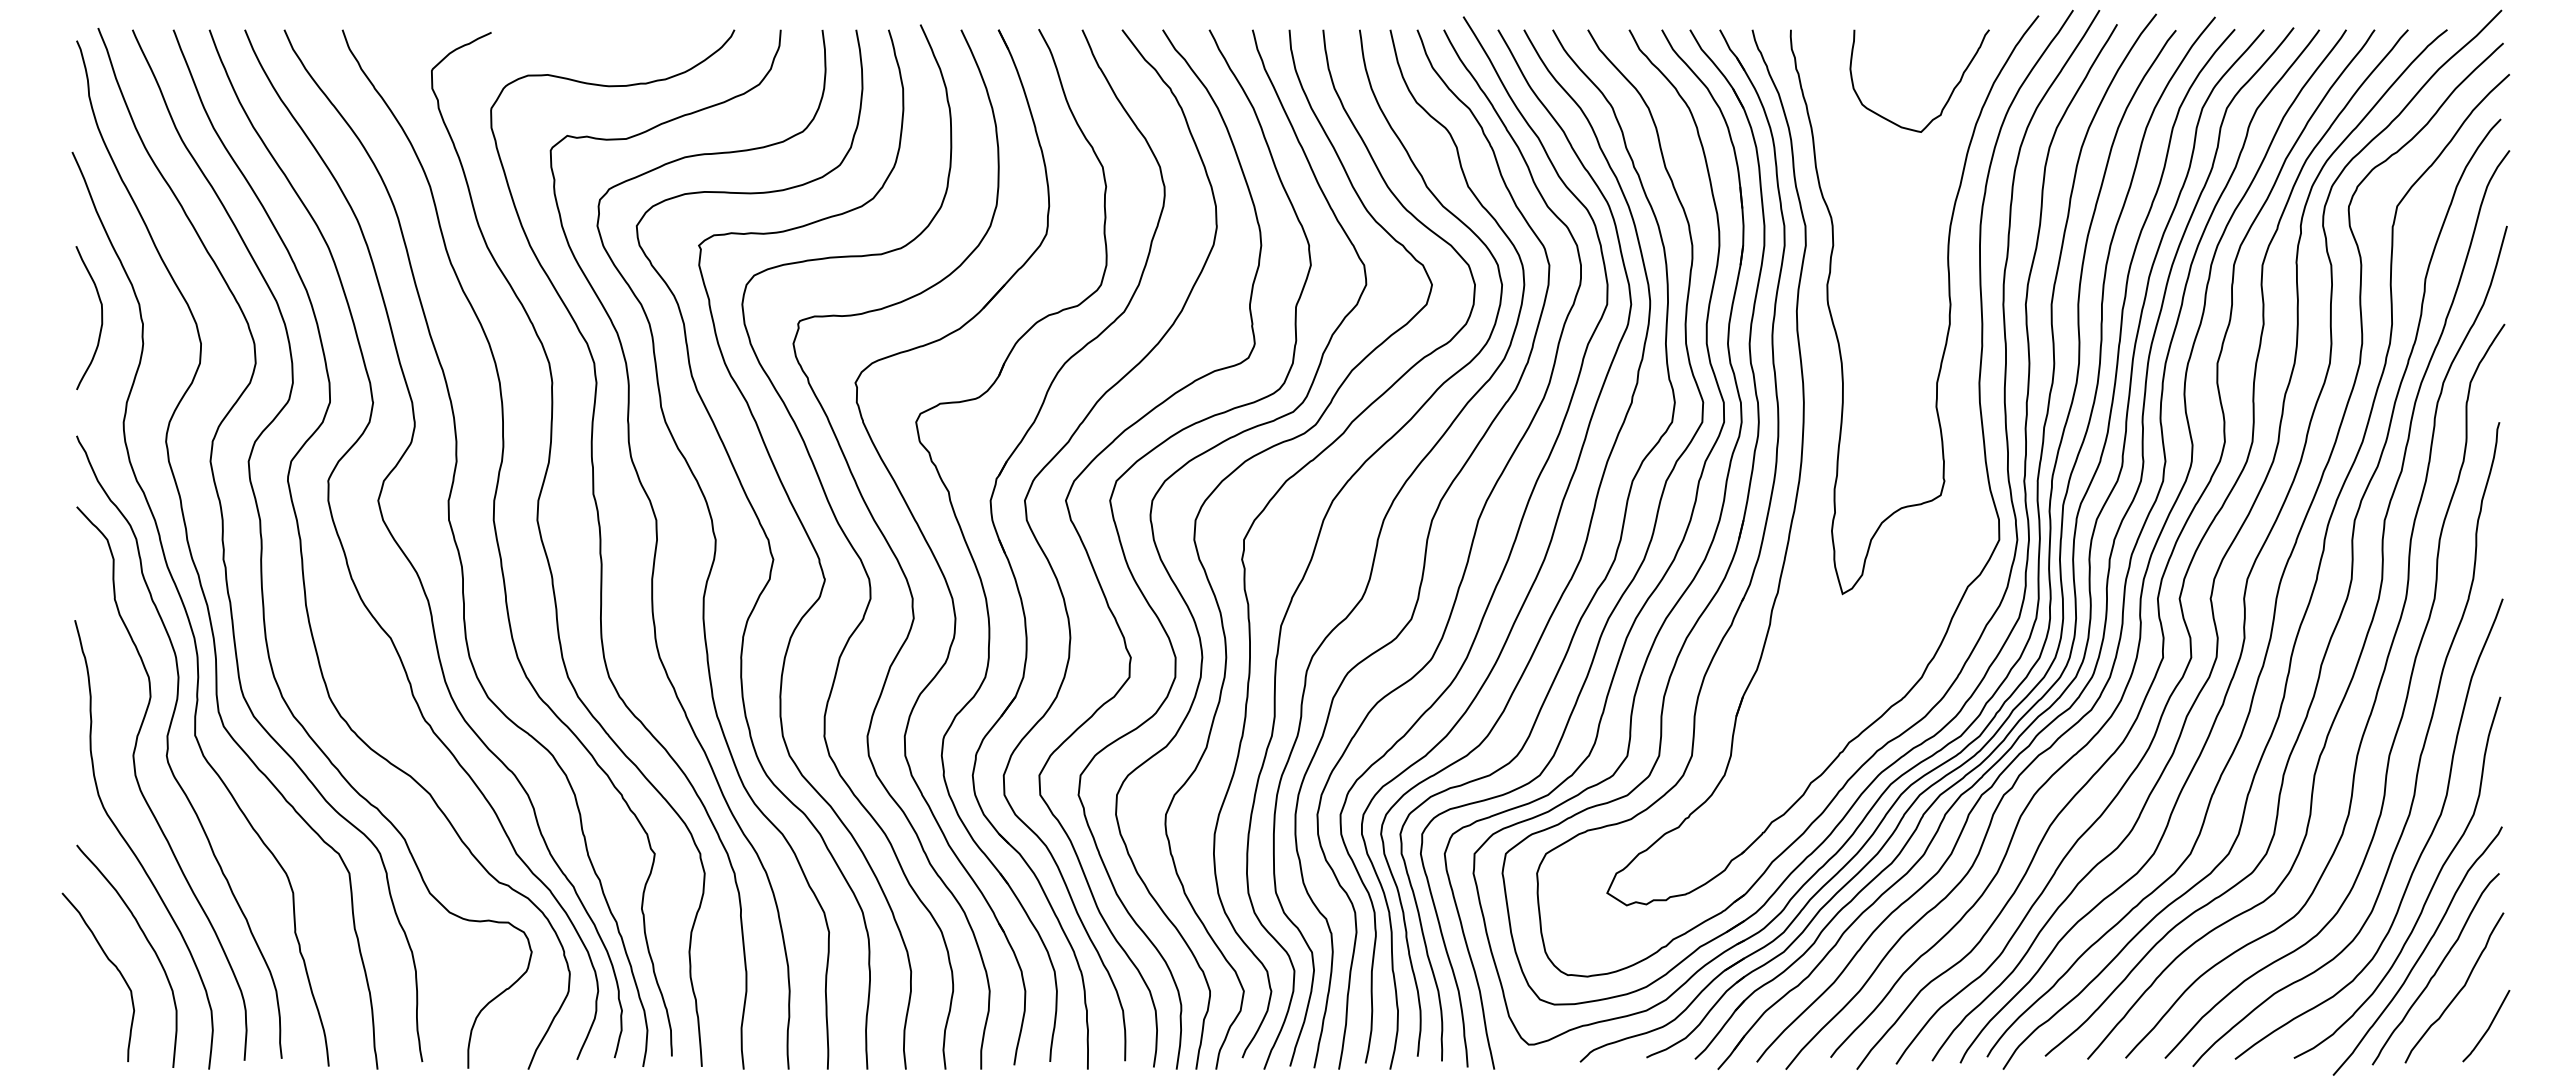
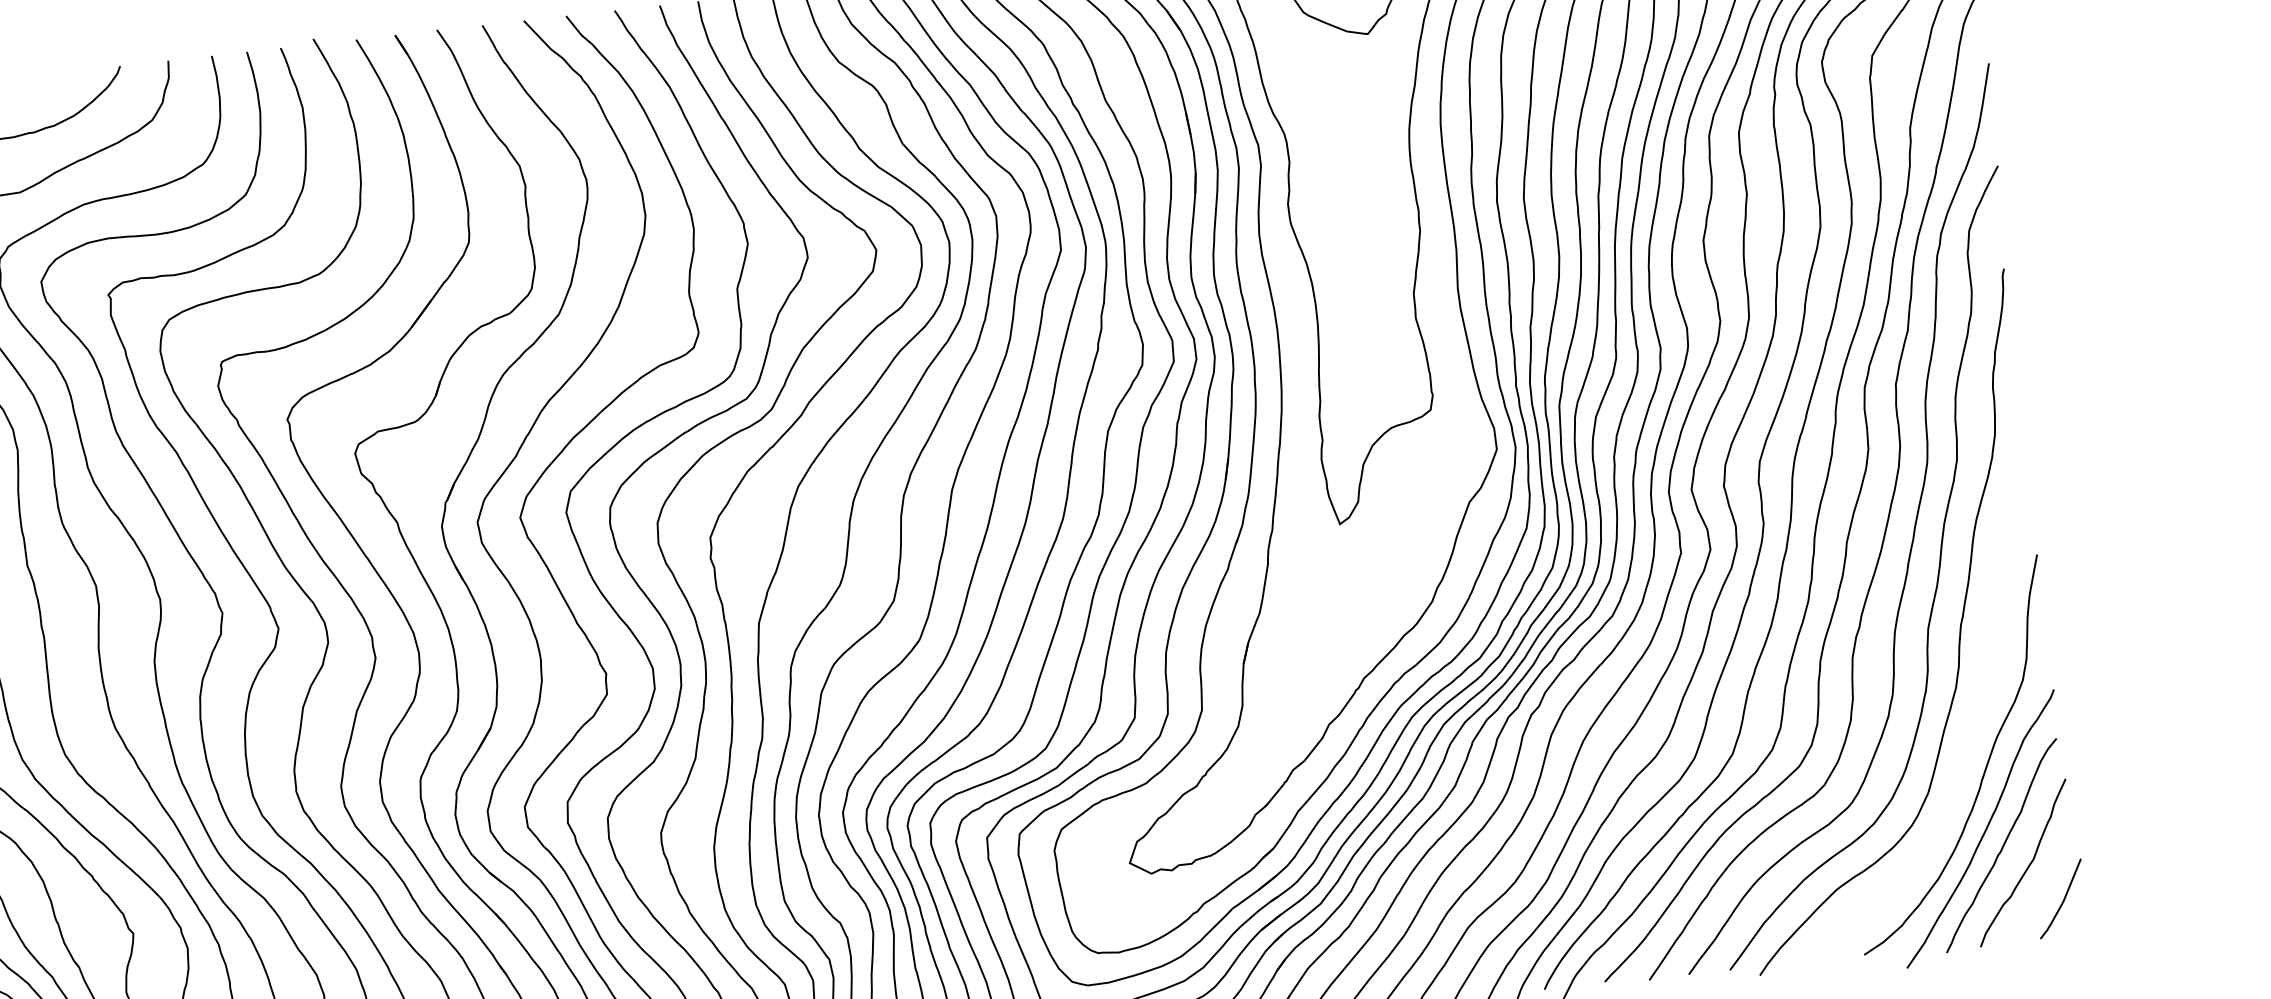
curve: (2420, 853) -> (1972, 726), removed

